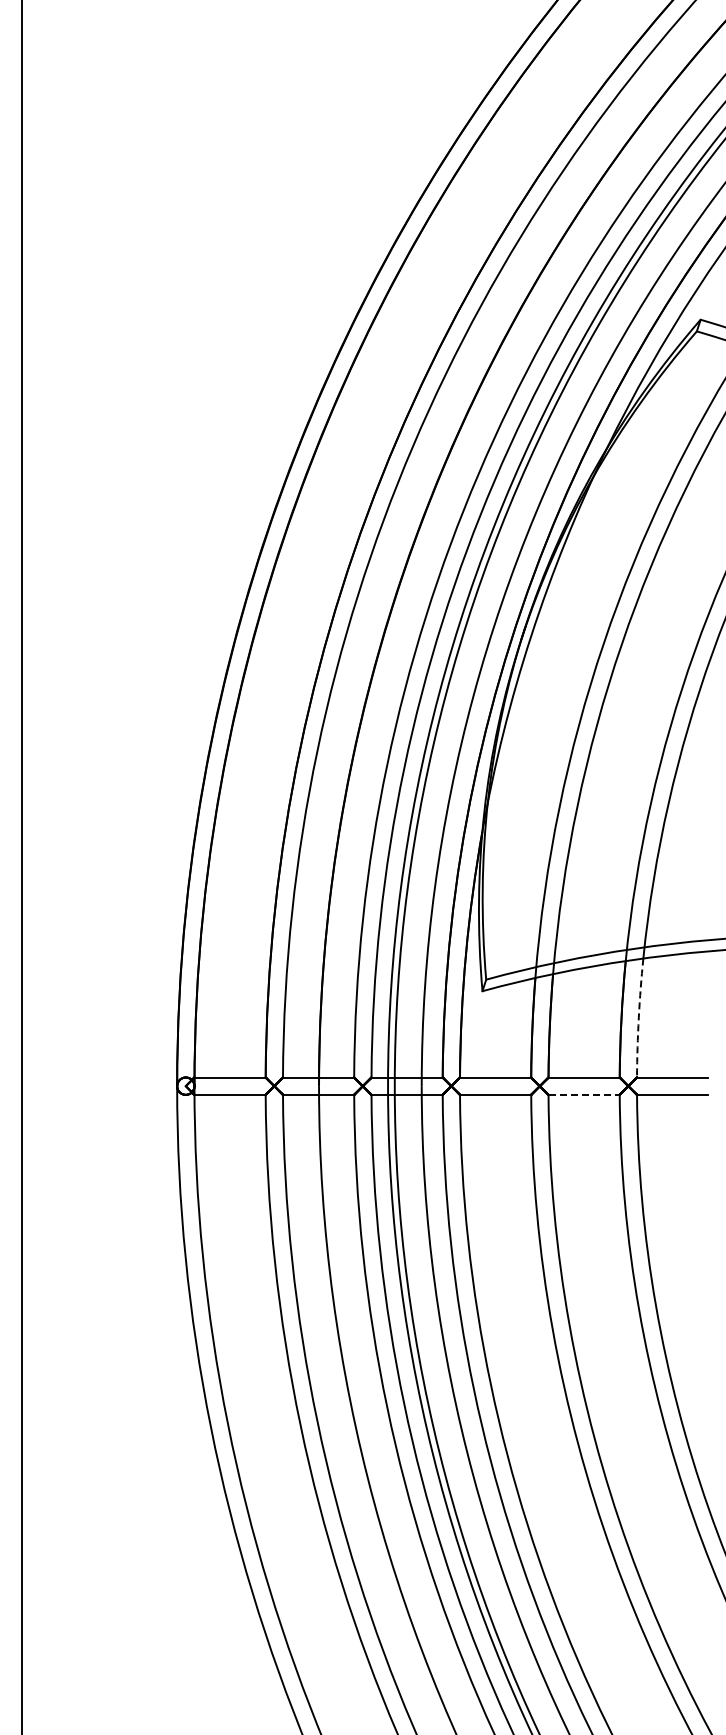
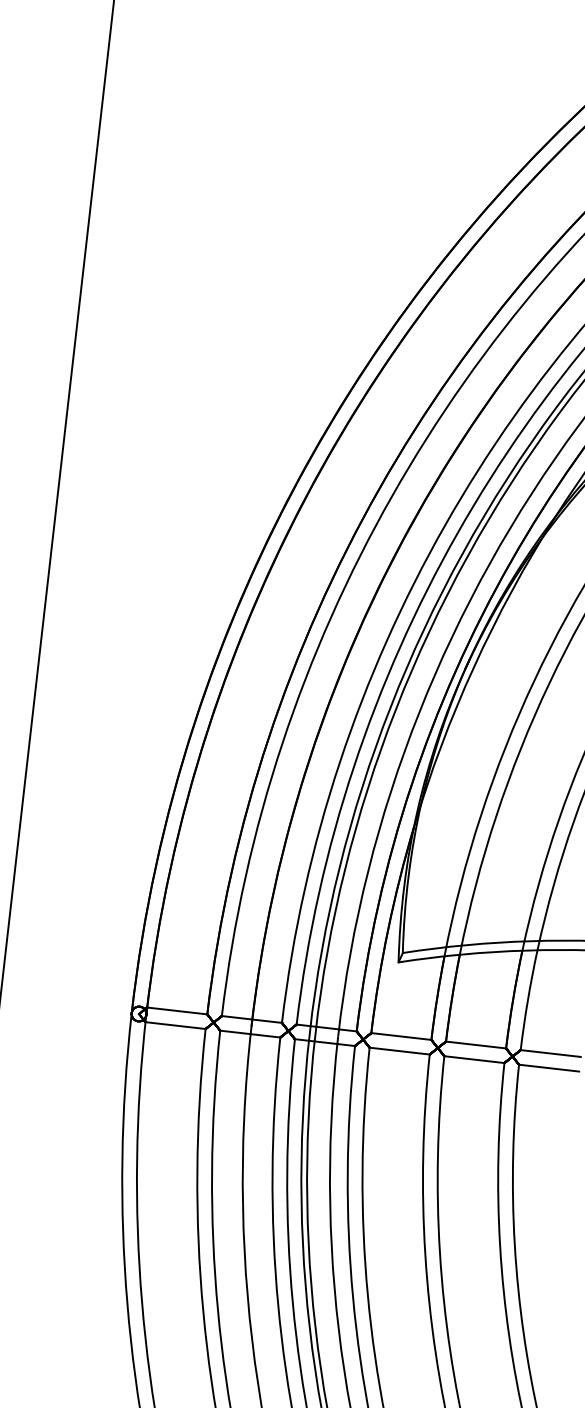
arc: (638, 1017) -> (527, 999), dashed -> solid
line: (584, 1094) -> (474, 1059), dashed -> solid

